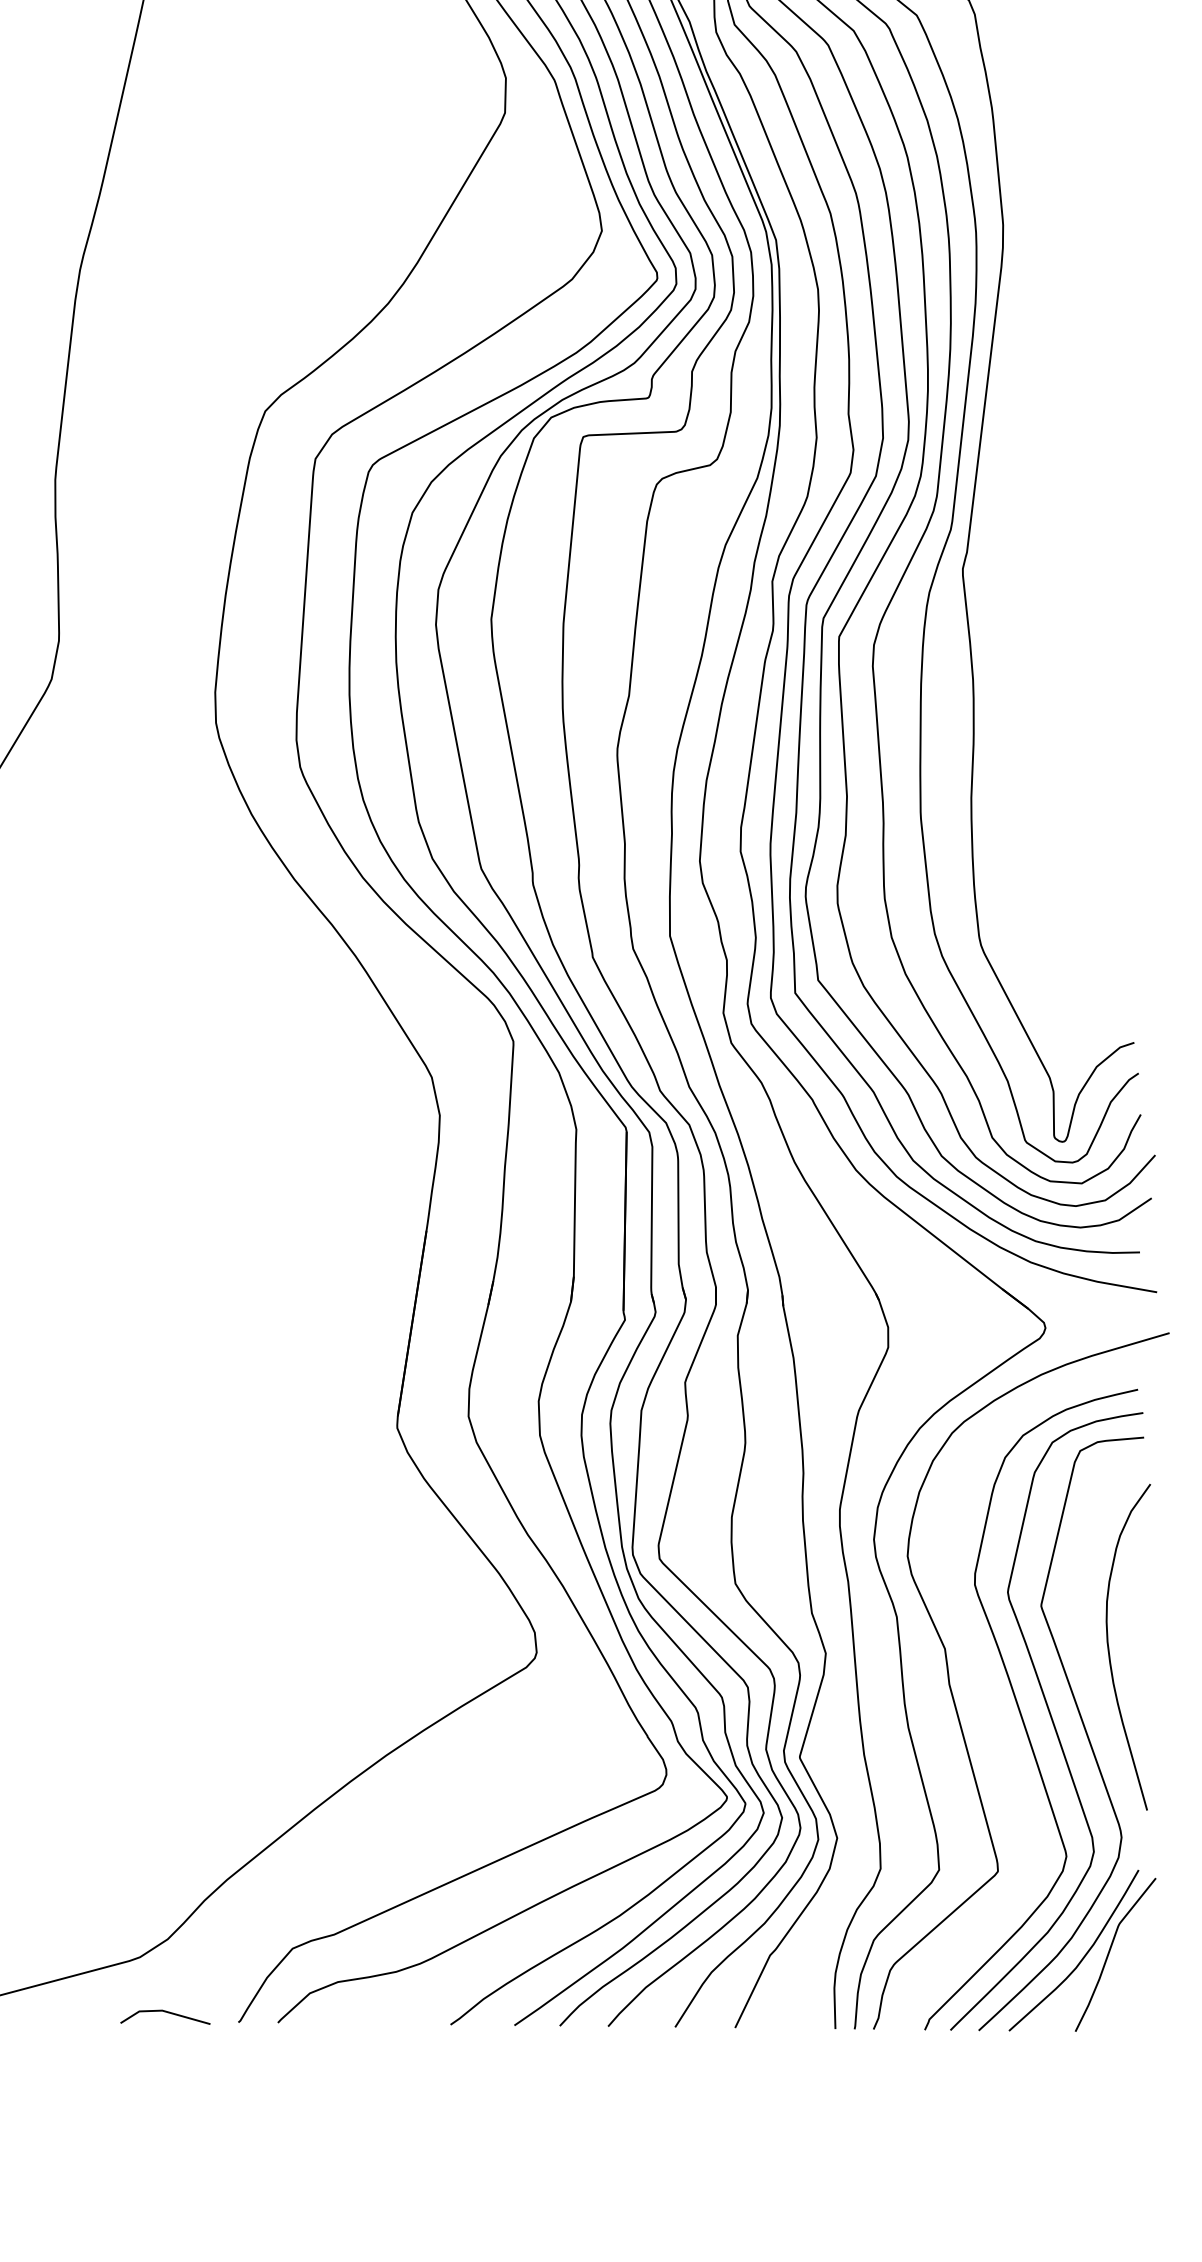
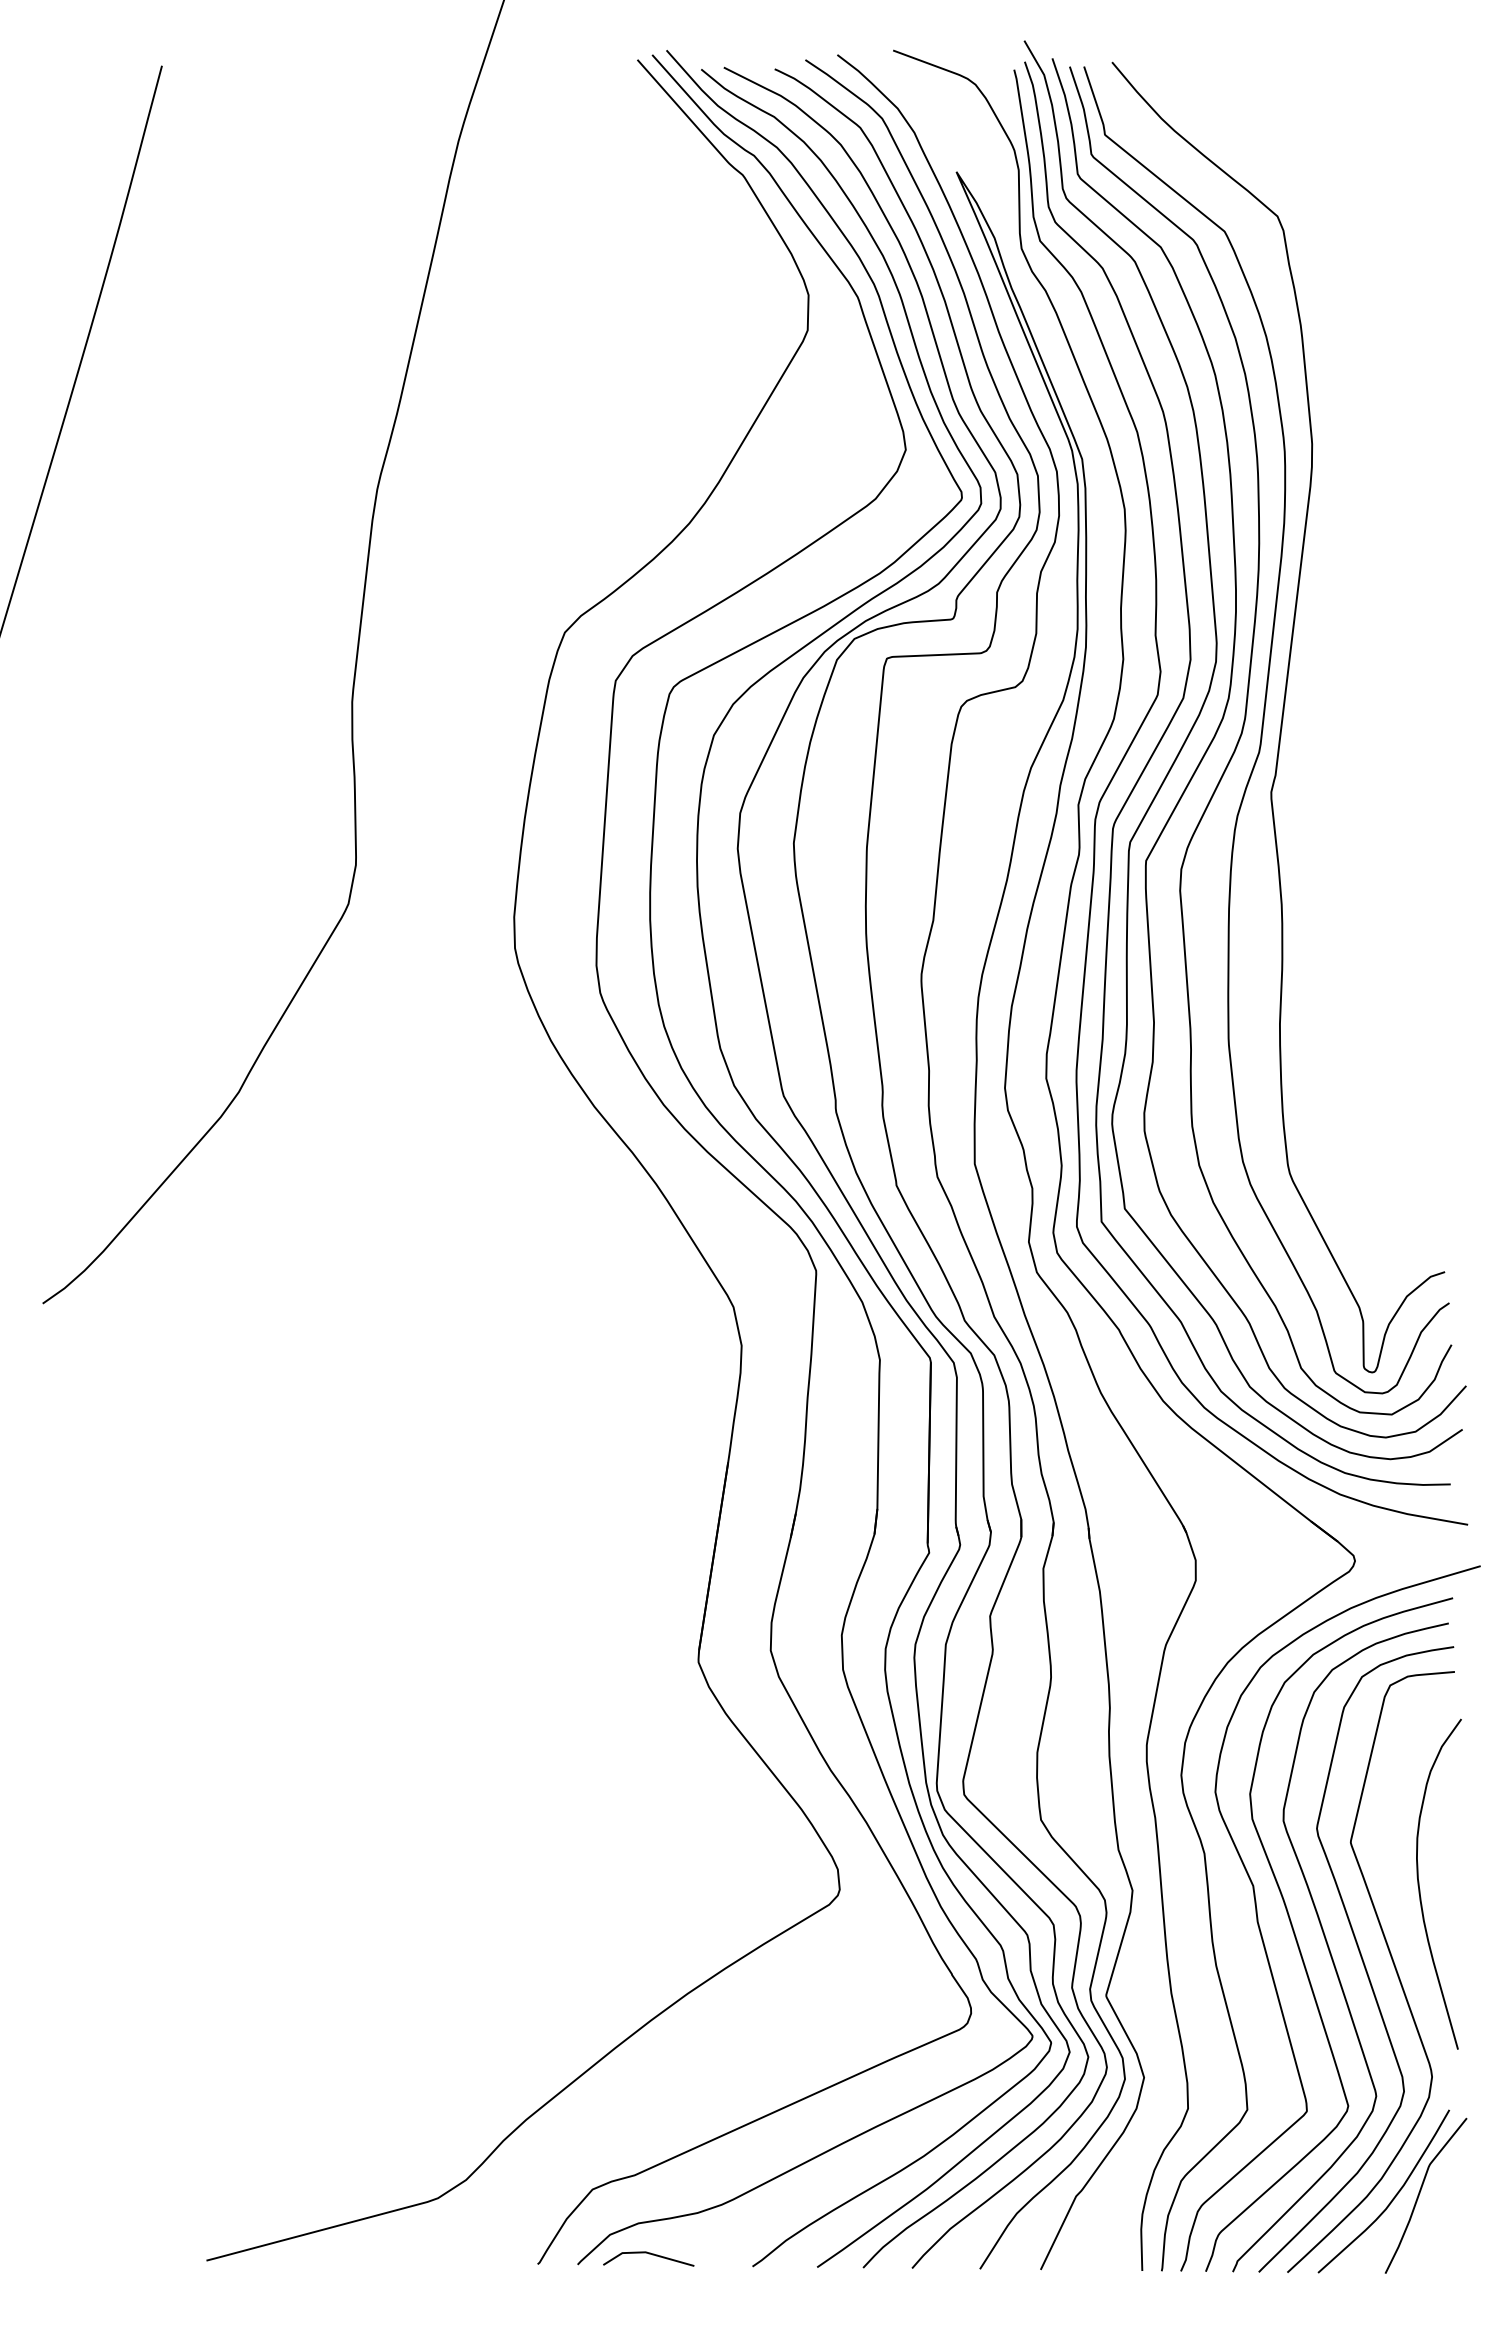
curve: (990, 1707) -> (1299, 1945), added
line: (165, 2012) -> (648, 2254), moved

